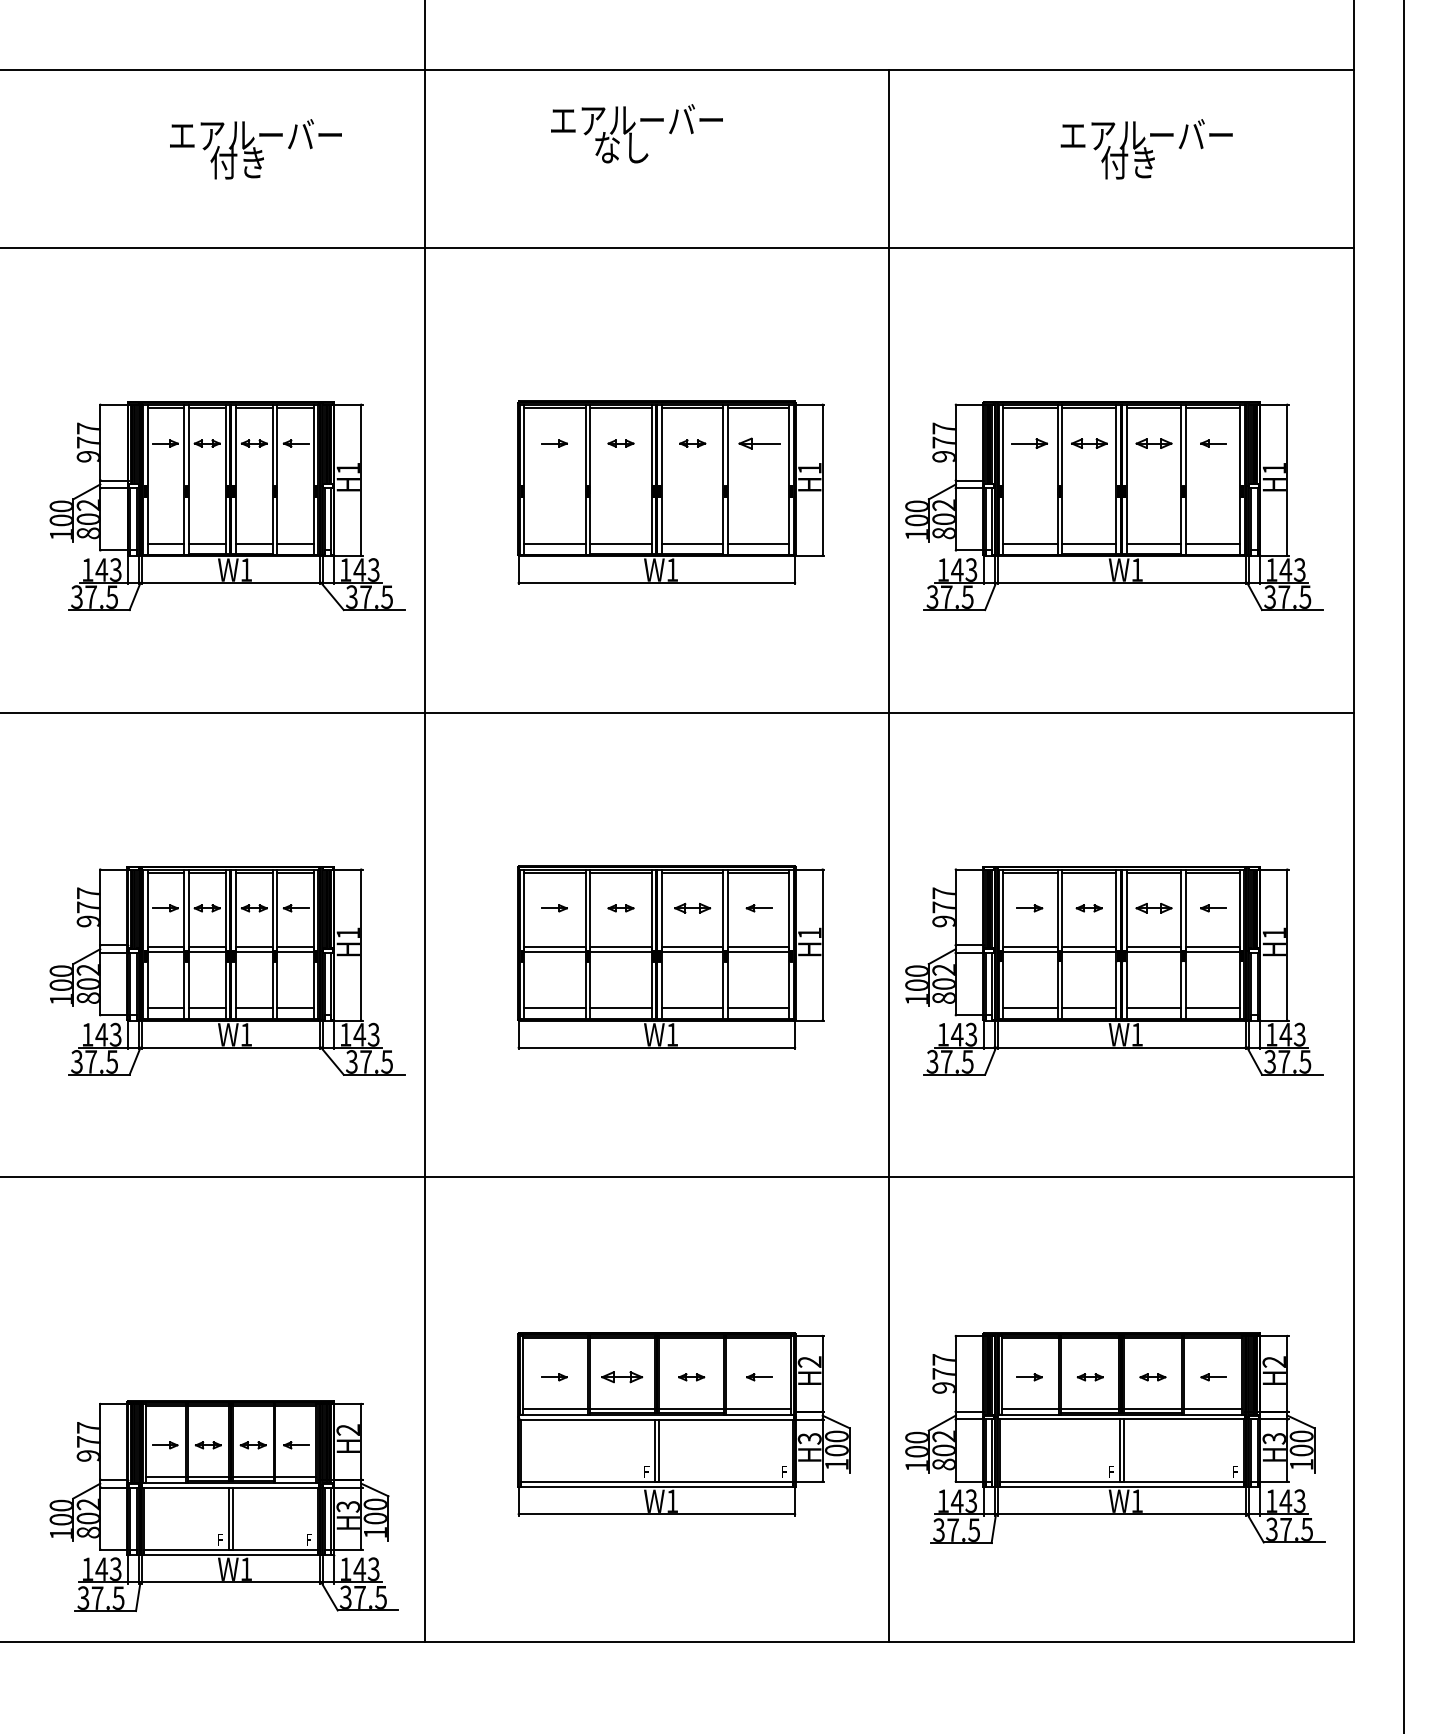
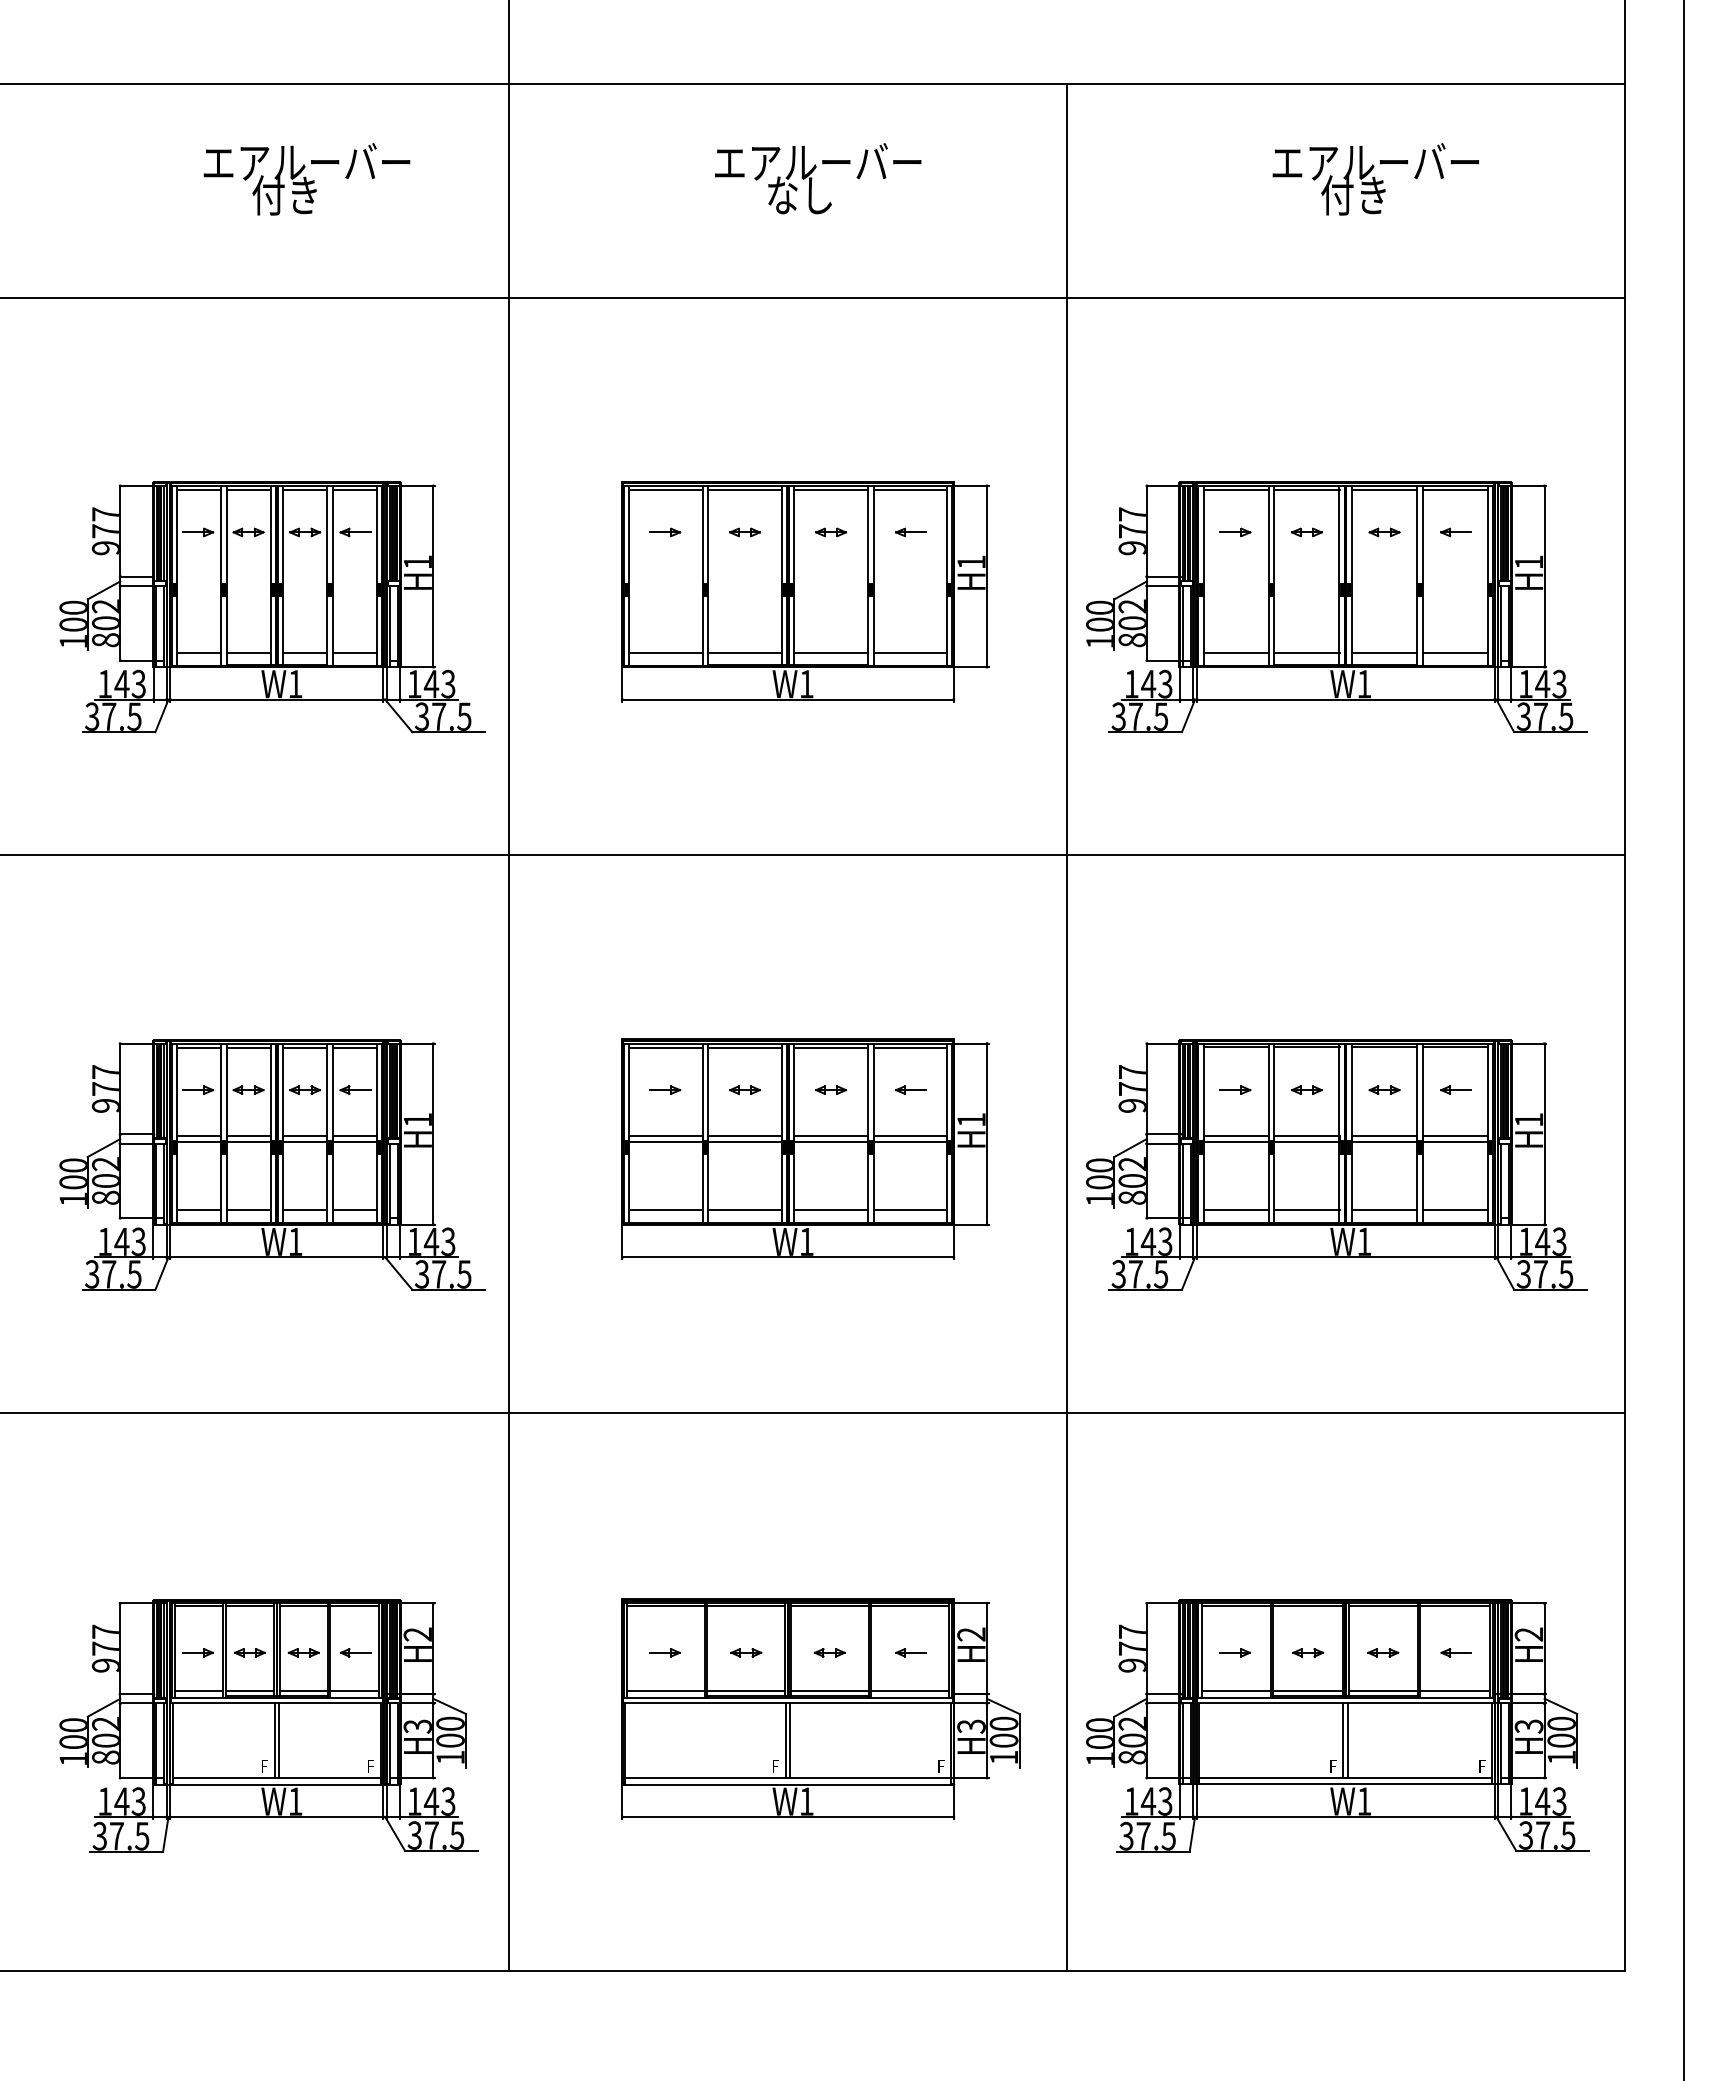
text: (636, 133) -> (817, 178), moved
part: (758, 443) -> (909, 532), size x0.62
part: (1029, 443) -> (1235, 532), size x0.71
part: (1088, 443) -> (1305, 532), size x0.71
part: (1153, 443) -> (1383, 532), size x0.71
part: (692, 908) -> (830, 1090), size x0.71
part: (1153, 908) -> (1383, 1090), size x0.71
part: (621, 1377) -> (745, 1653), size x0.62
part: (223, 1505) -> (268, 1725), moved

